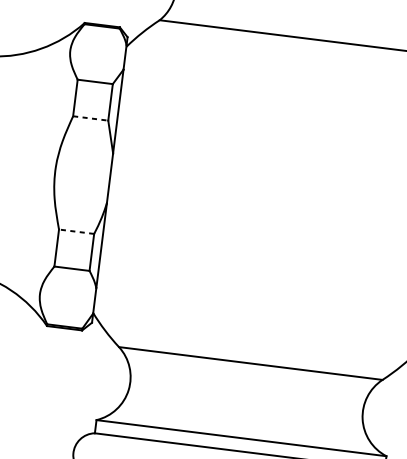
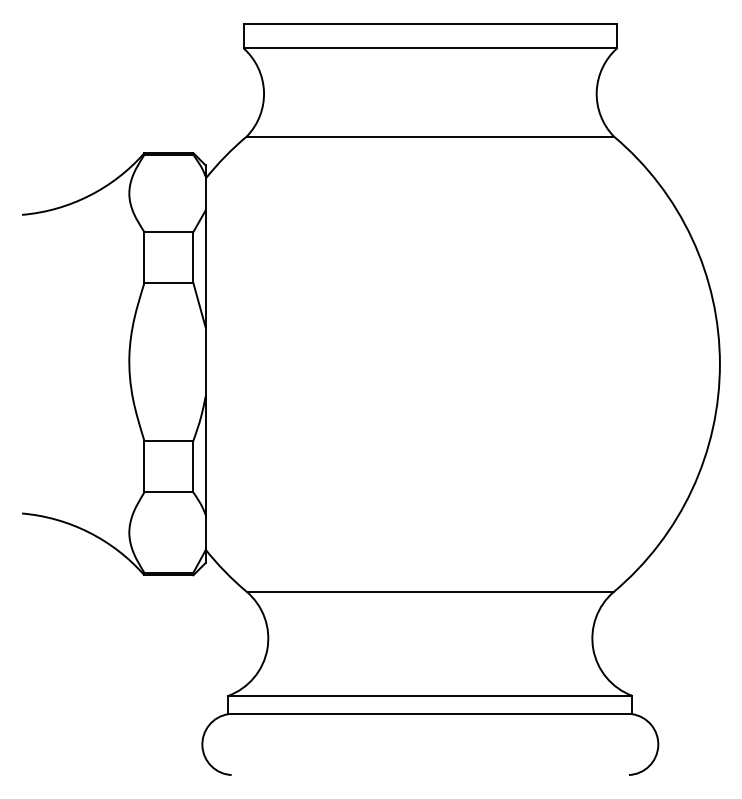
line: (91, 118) -> (169, 283), dashed -> solid
line: (76, 231) -> (168, 440), dashed -> solid

